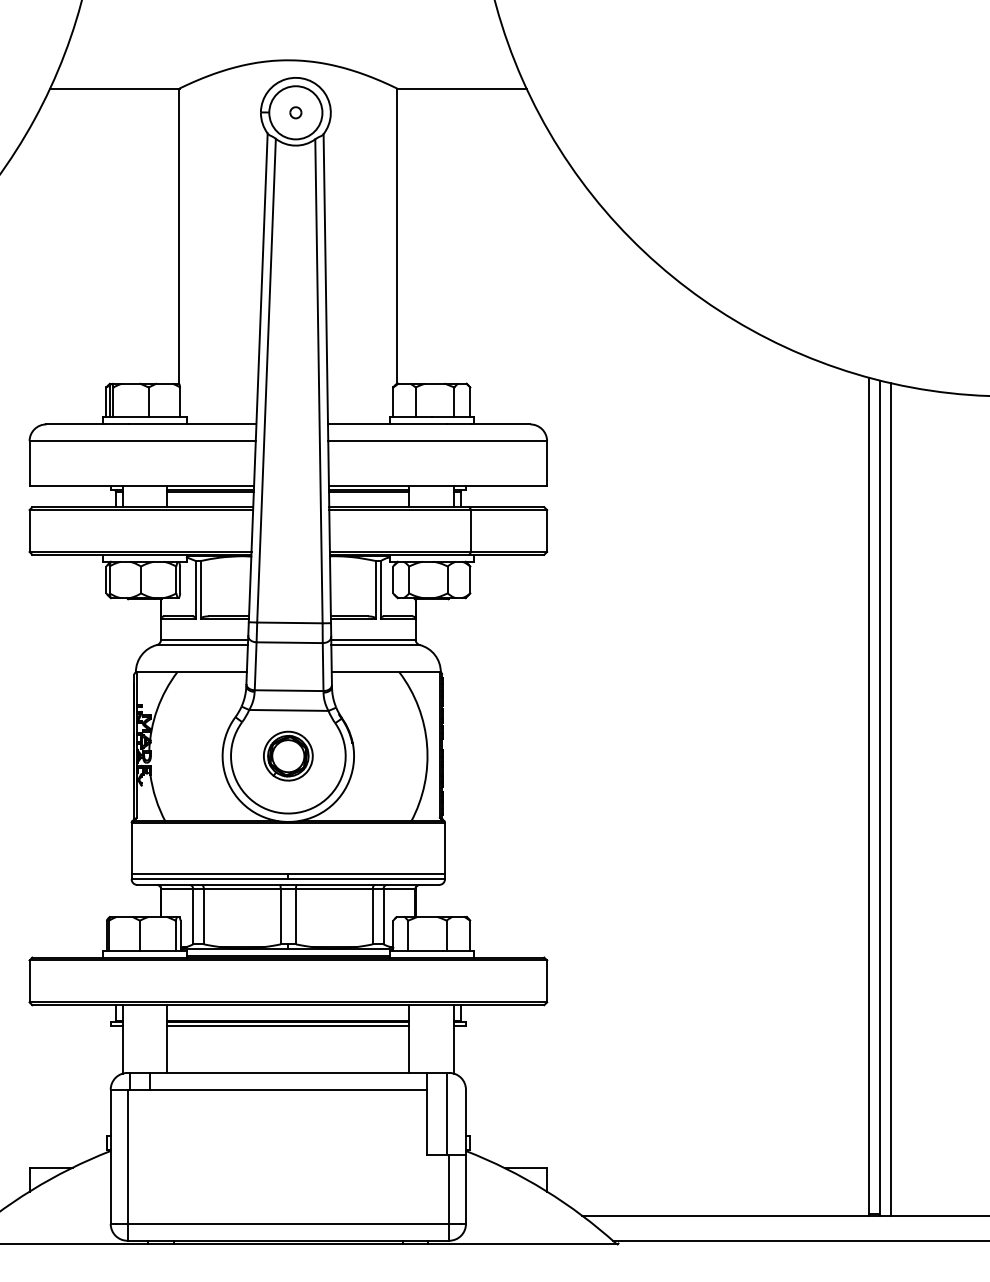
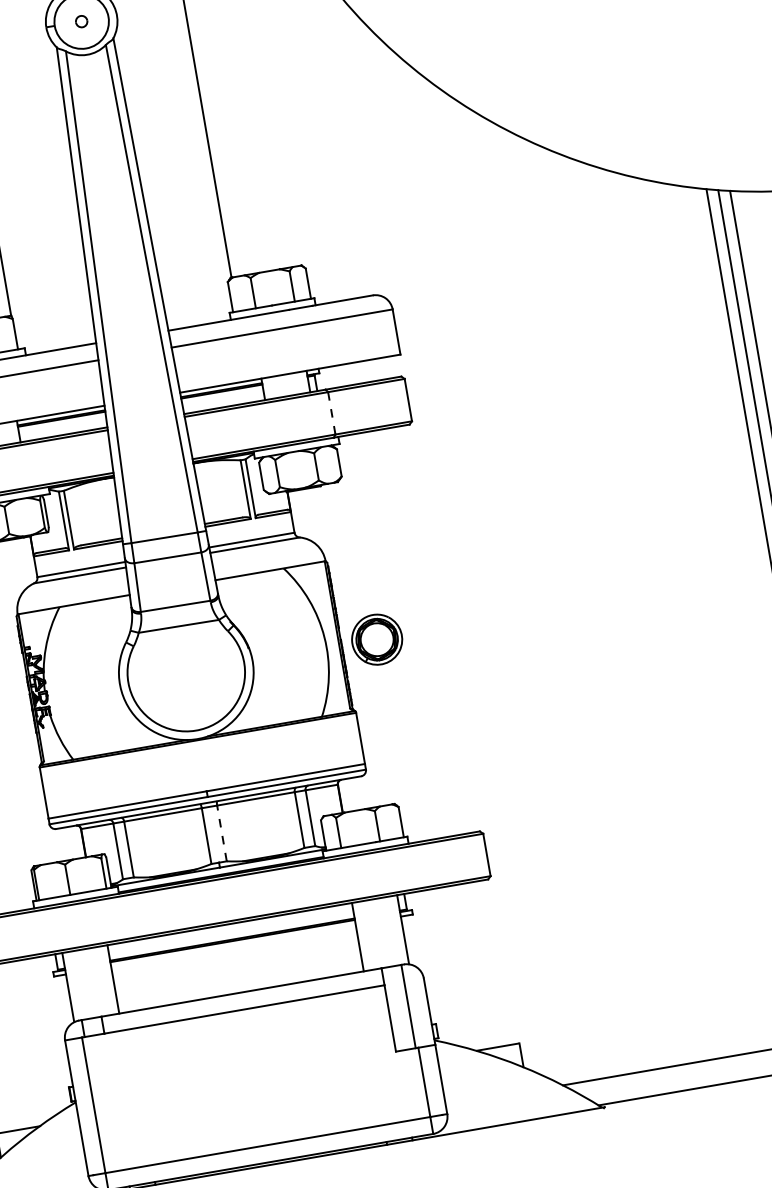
line: (471, 531) -> (332, 413), solid -> dashed
part: (288, 755) -> (377, 638), moved
line: (295, 916) -> (221, 833), solid -> dashed
line: (288, 1026) -> (233, 945), removed

